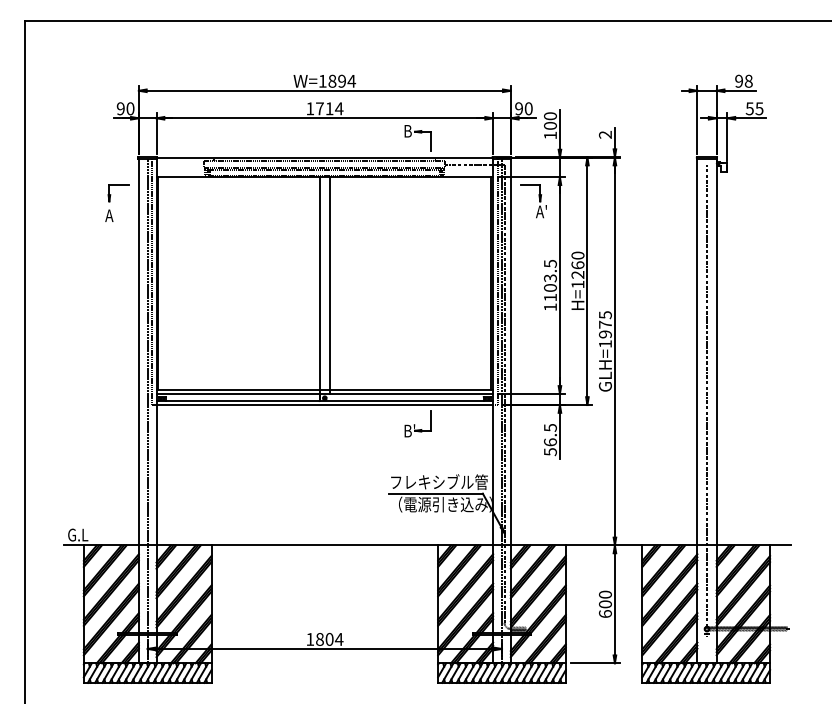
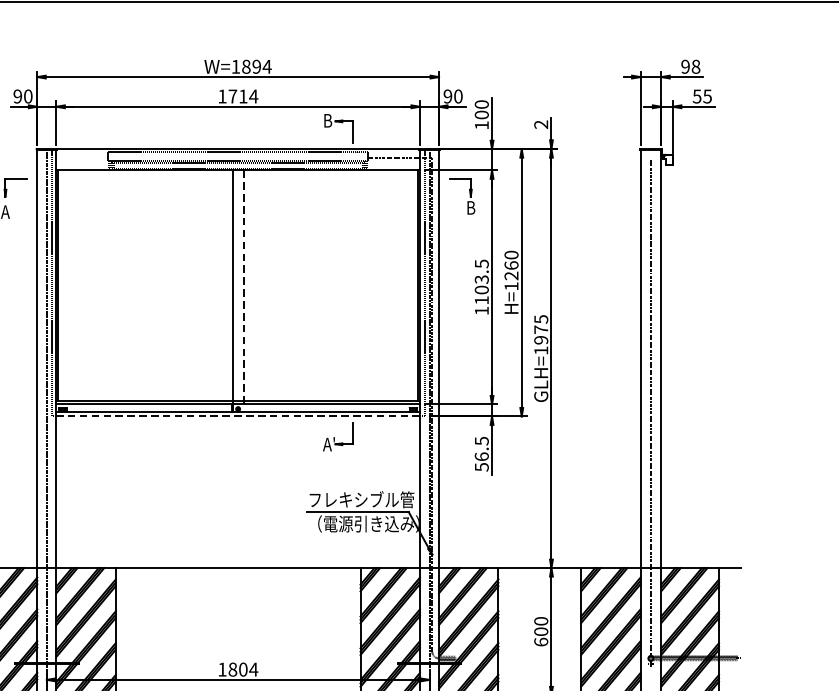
text: (541, 211) -> (472, 207), A' -> B
line: (329, 286) -> (243, 288), solid -> dashed
line: (324, 405) -> (237, 416), solid -> dashed
text: (409, 430) -> (329, 443), B' -> A'

